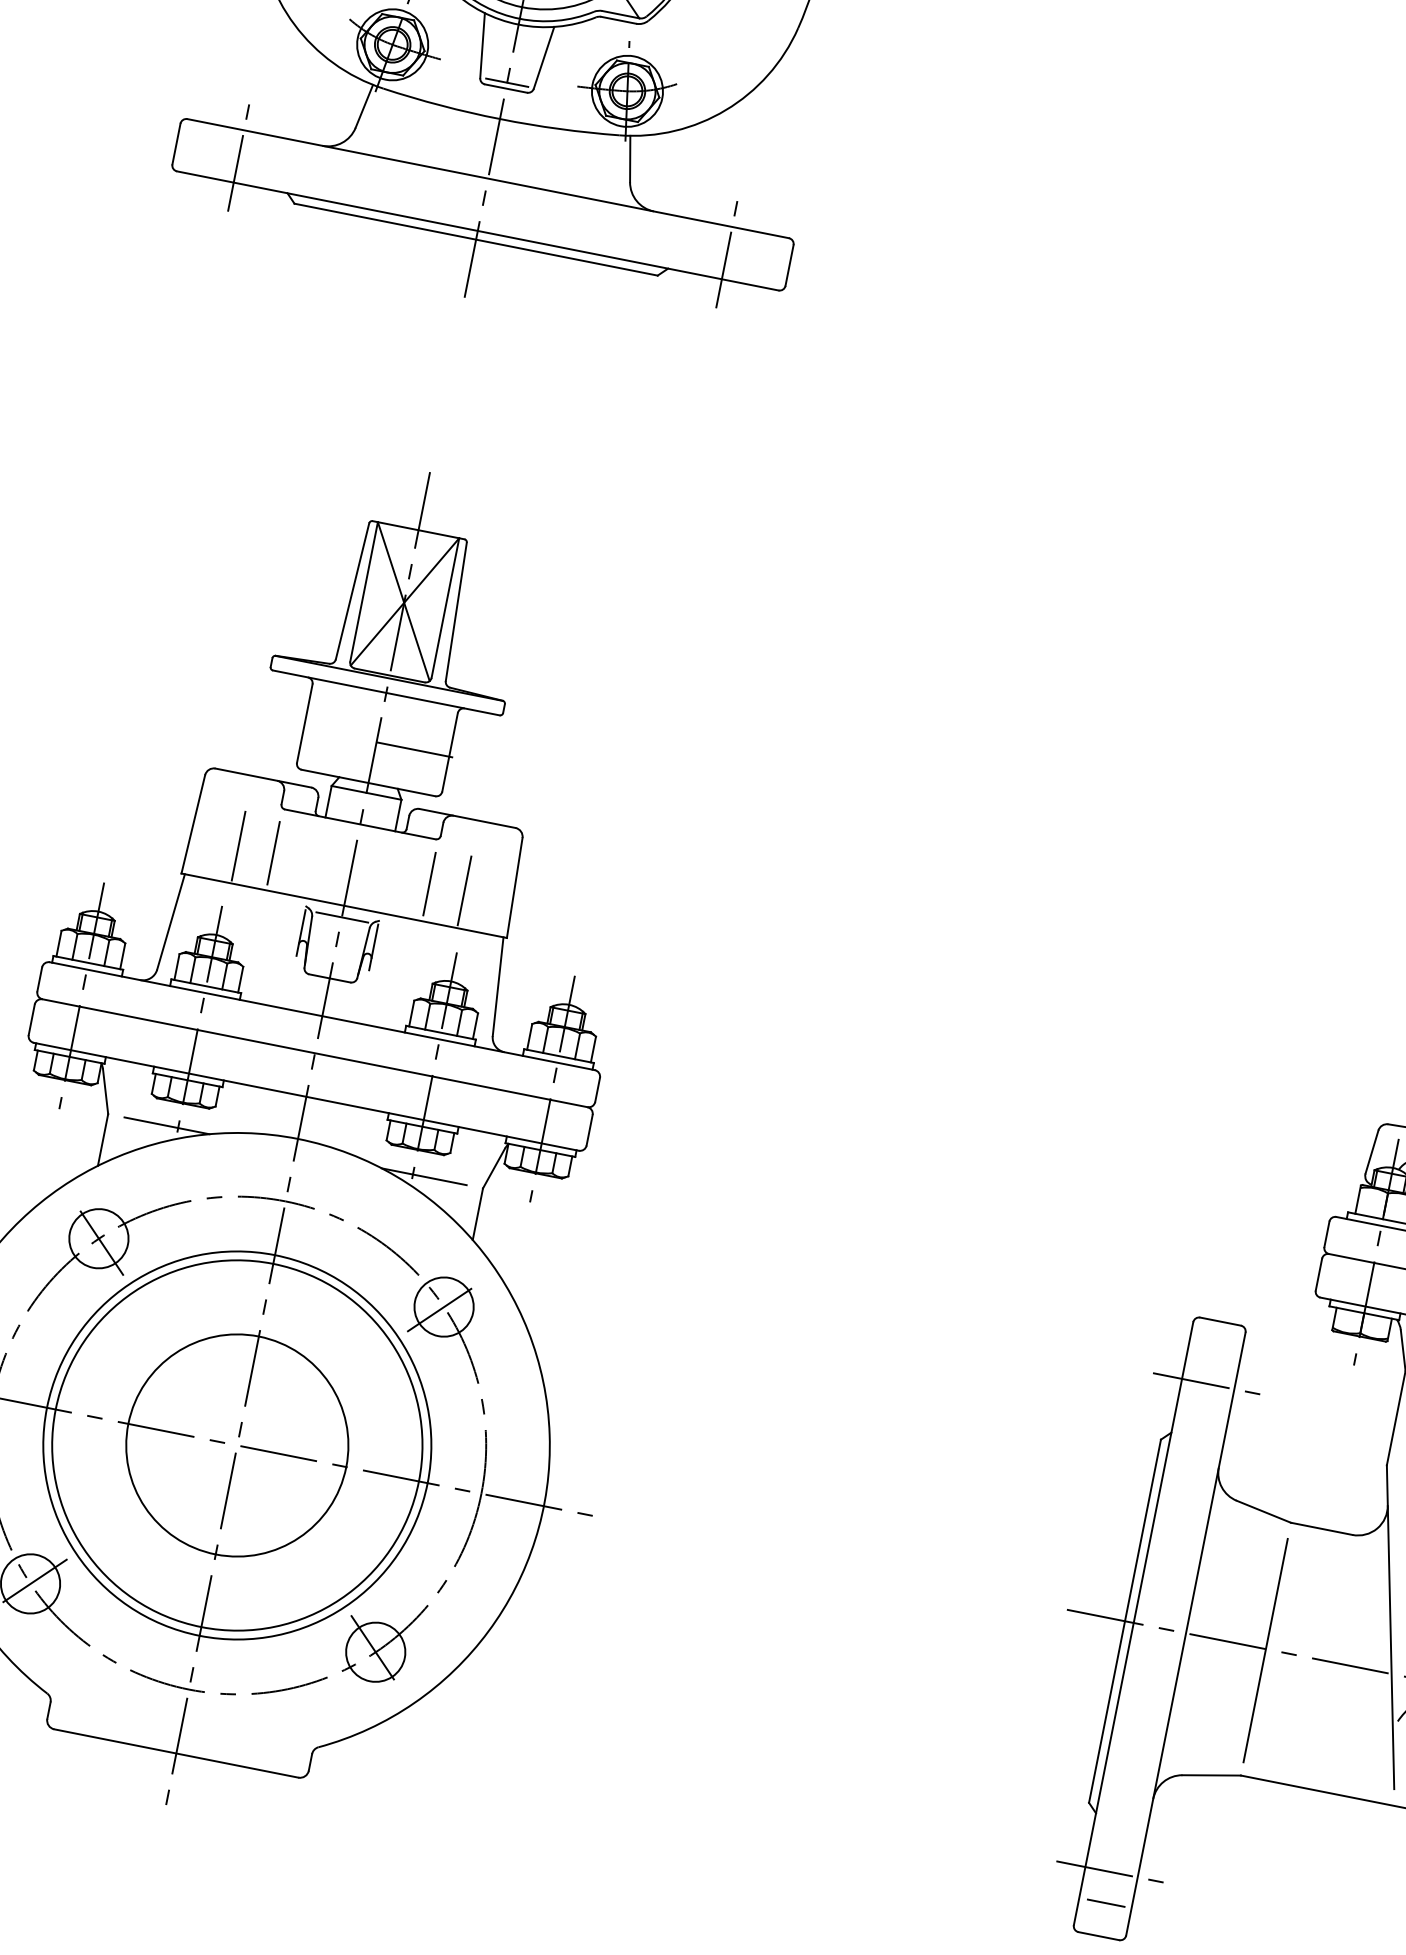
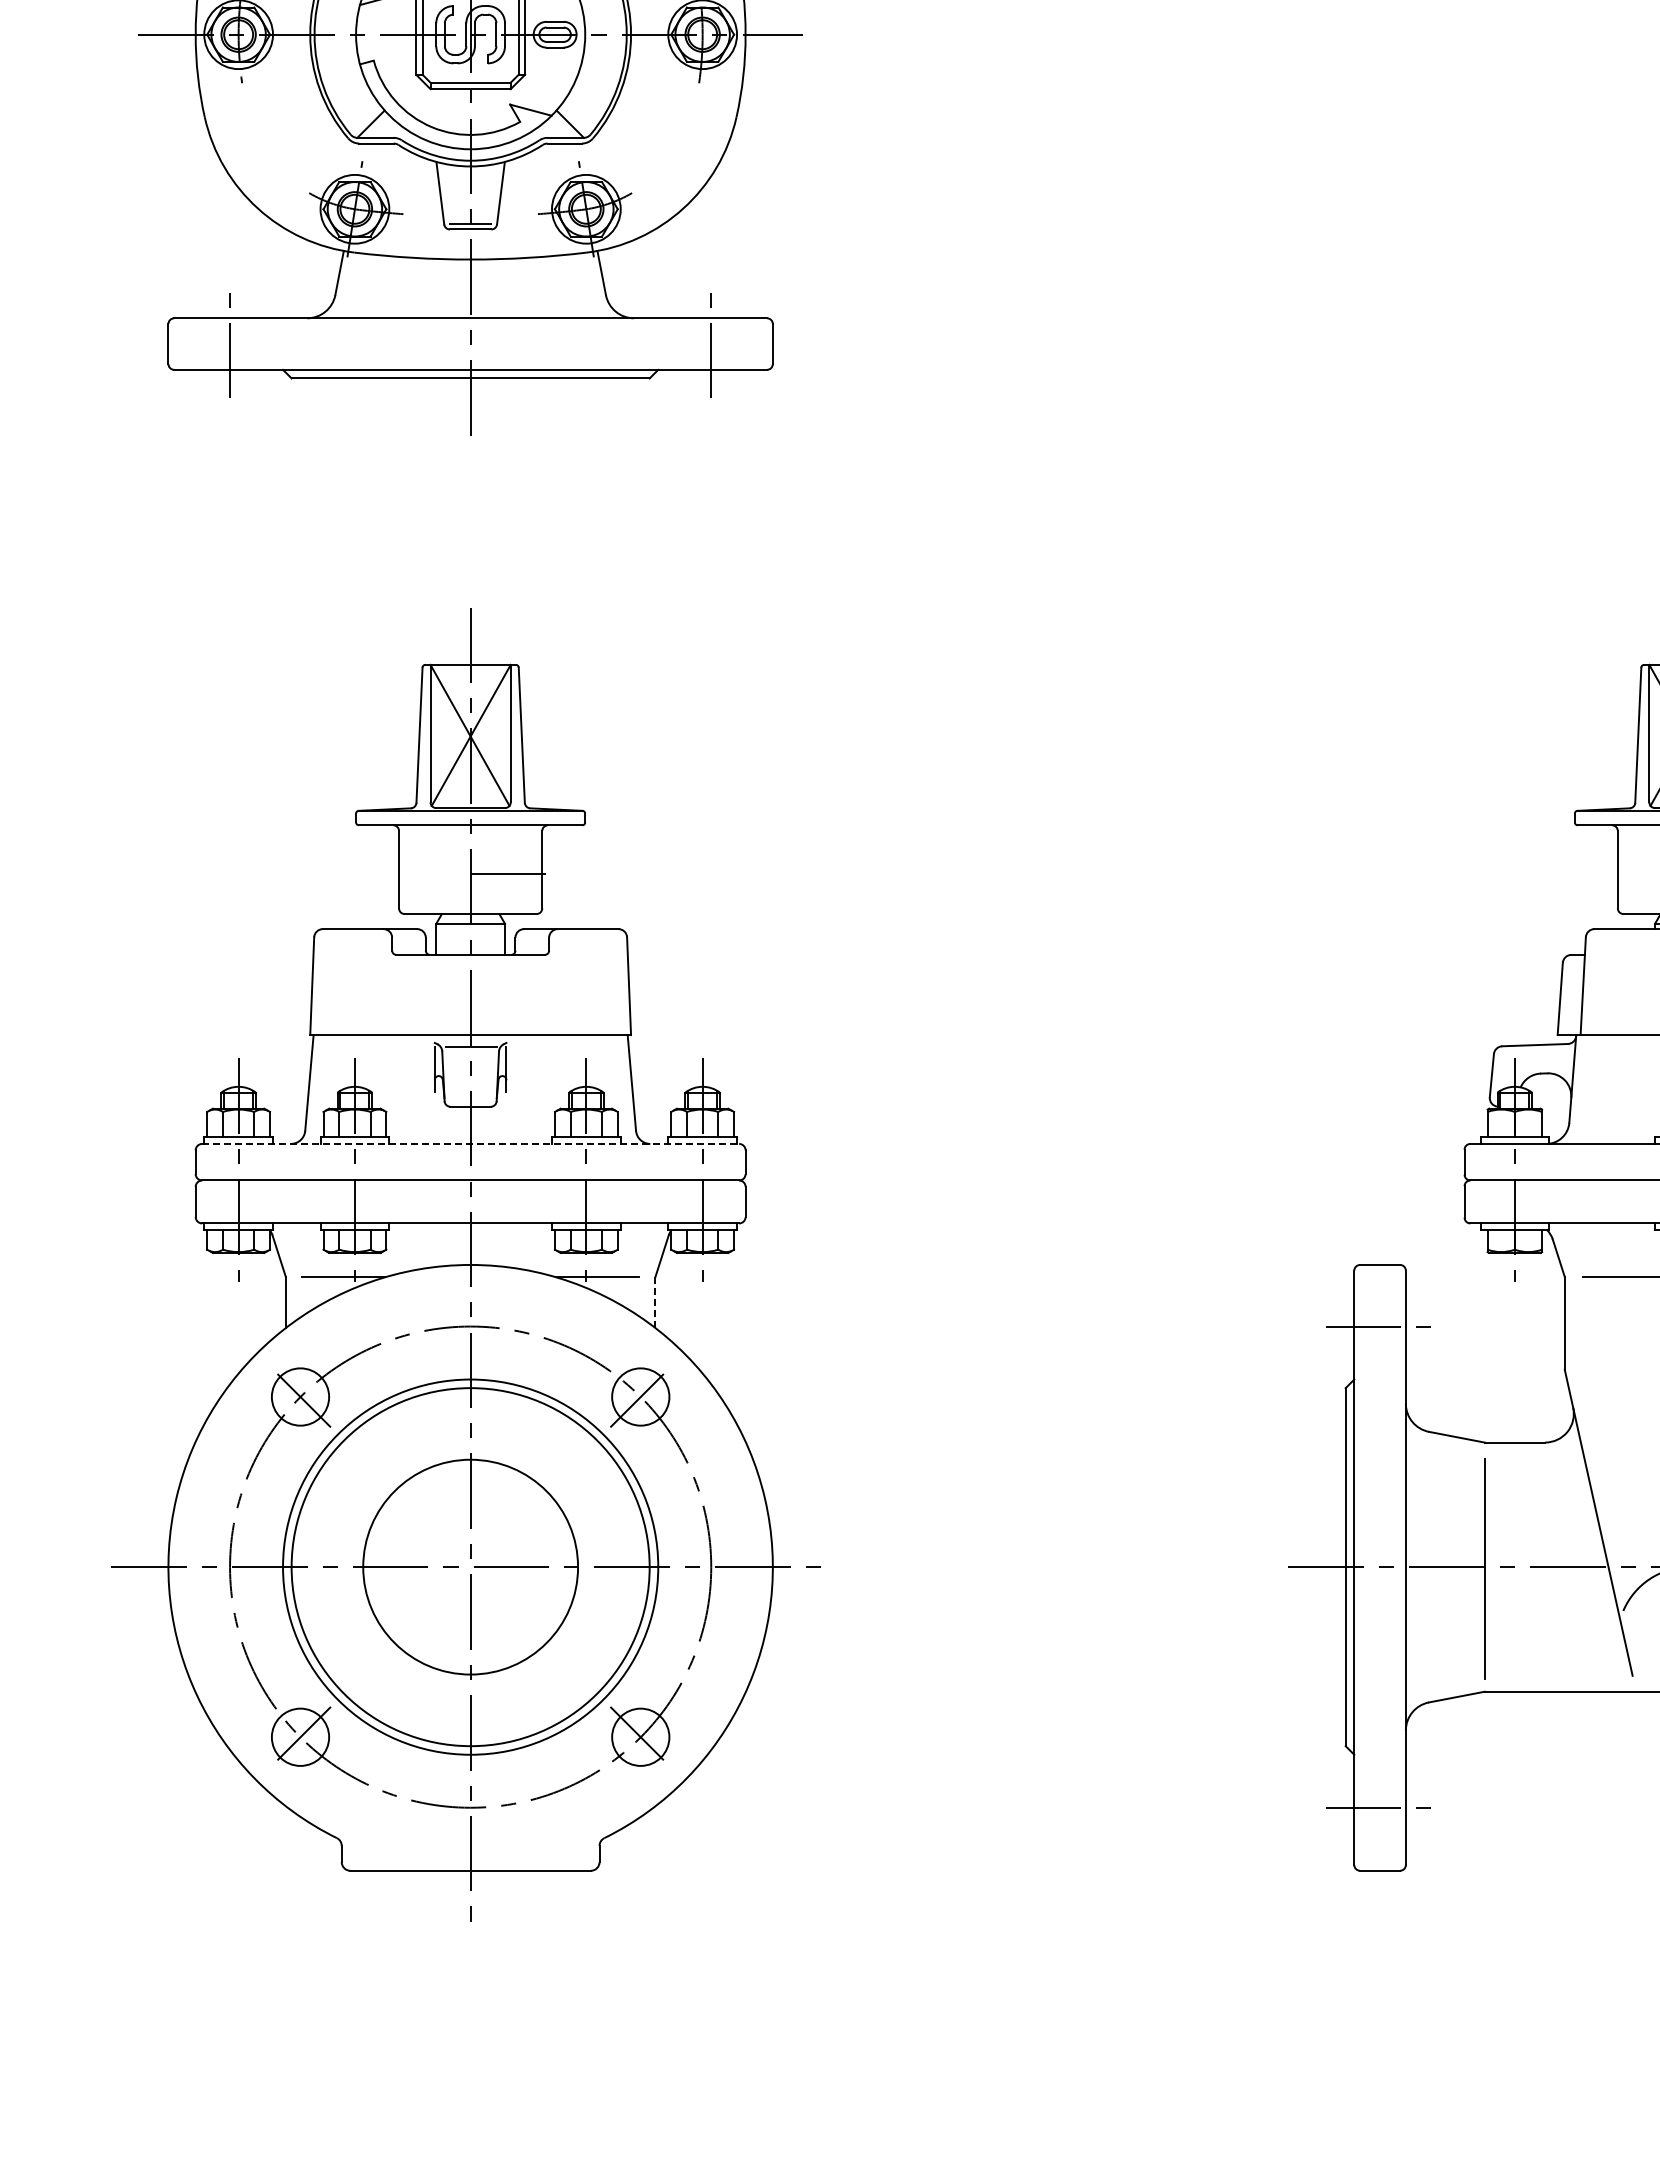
line: (238, 846) -> (359, 998), removed
line: (273, 853) -> (393, 998), removed
line: (429, 884) -> (547, 998), removed
line: (465, 891) -> (582, 998), removed
line: (322, 1015) -> (470, 1143), solid -> dashed
line: (477, 1215) -> (655, 1303), solid -> dashed
line: (1105, 1903) -> (1380, 1838), removed

